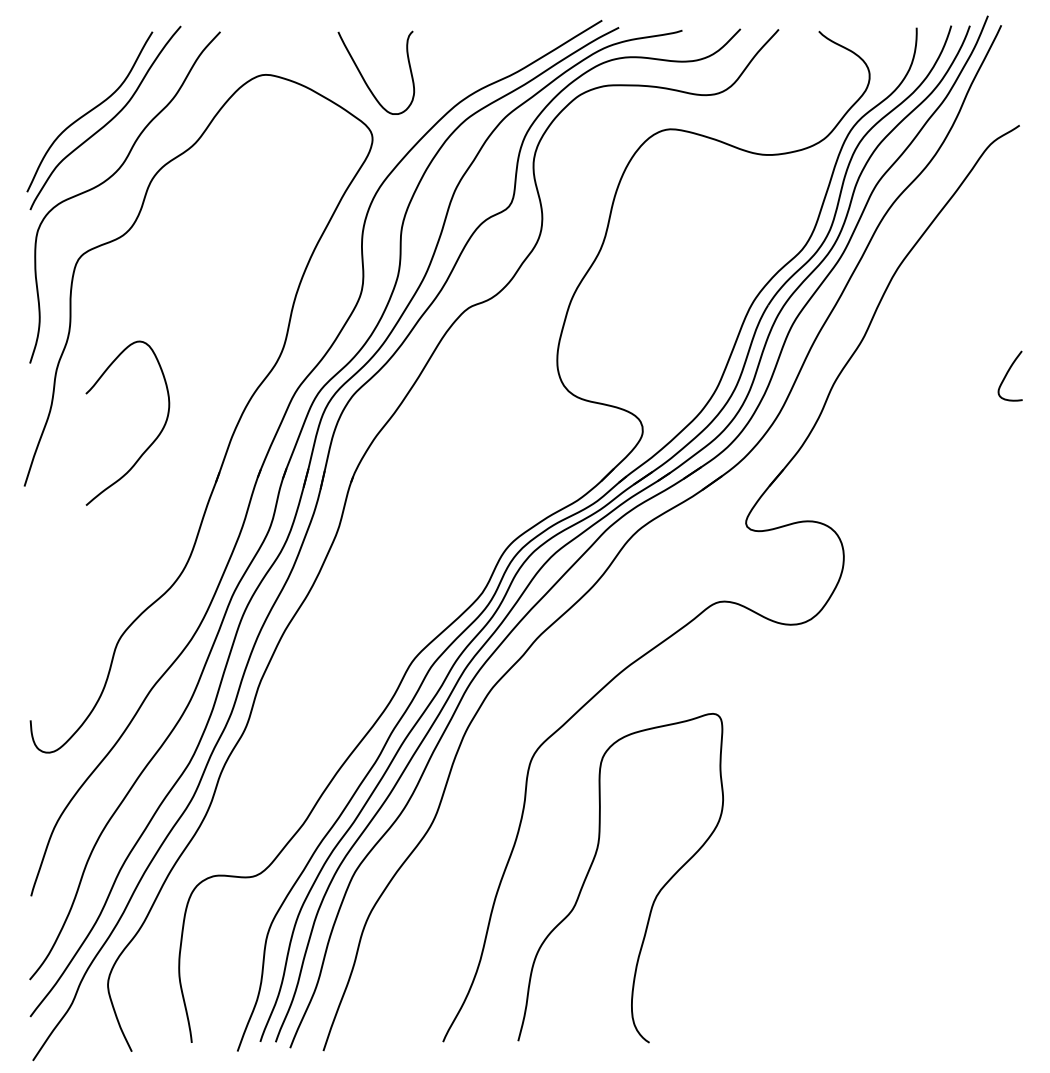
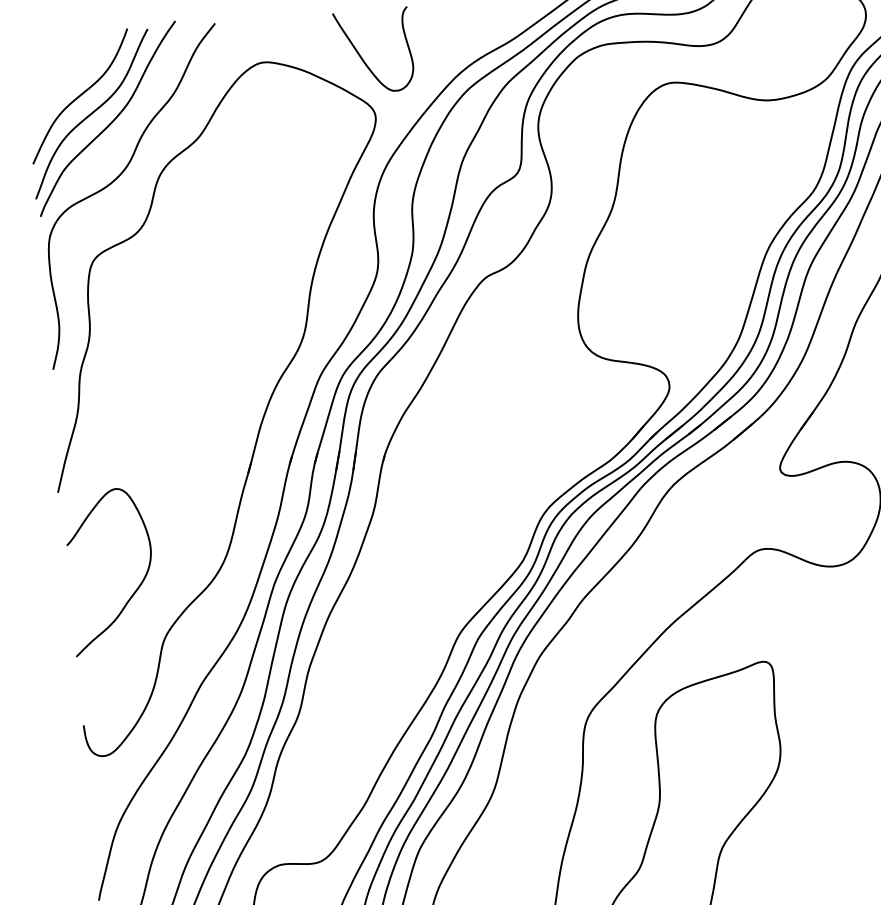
curve: (79, 93) -> (79, 96), added
curve: (152, 441) -> (137, 587), moved

